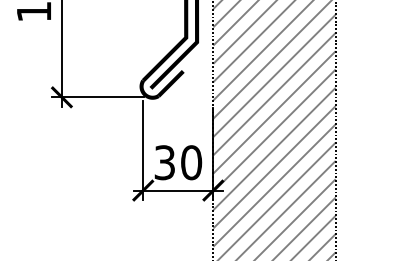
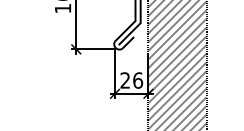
text: (177, 162) -> (131, 80), 30 -> 26

